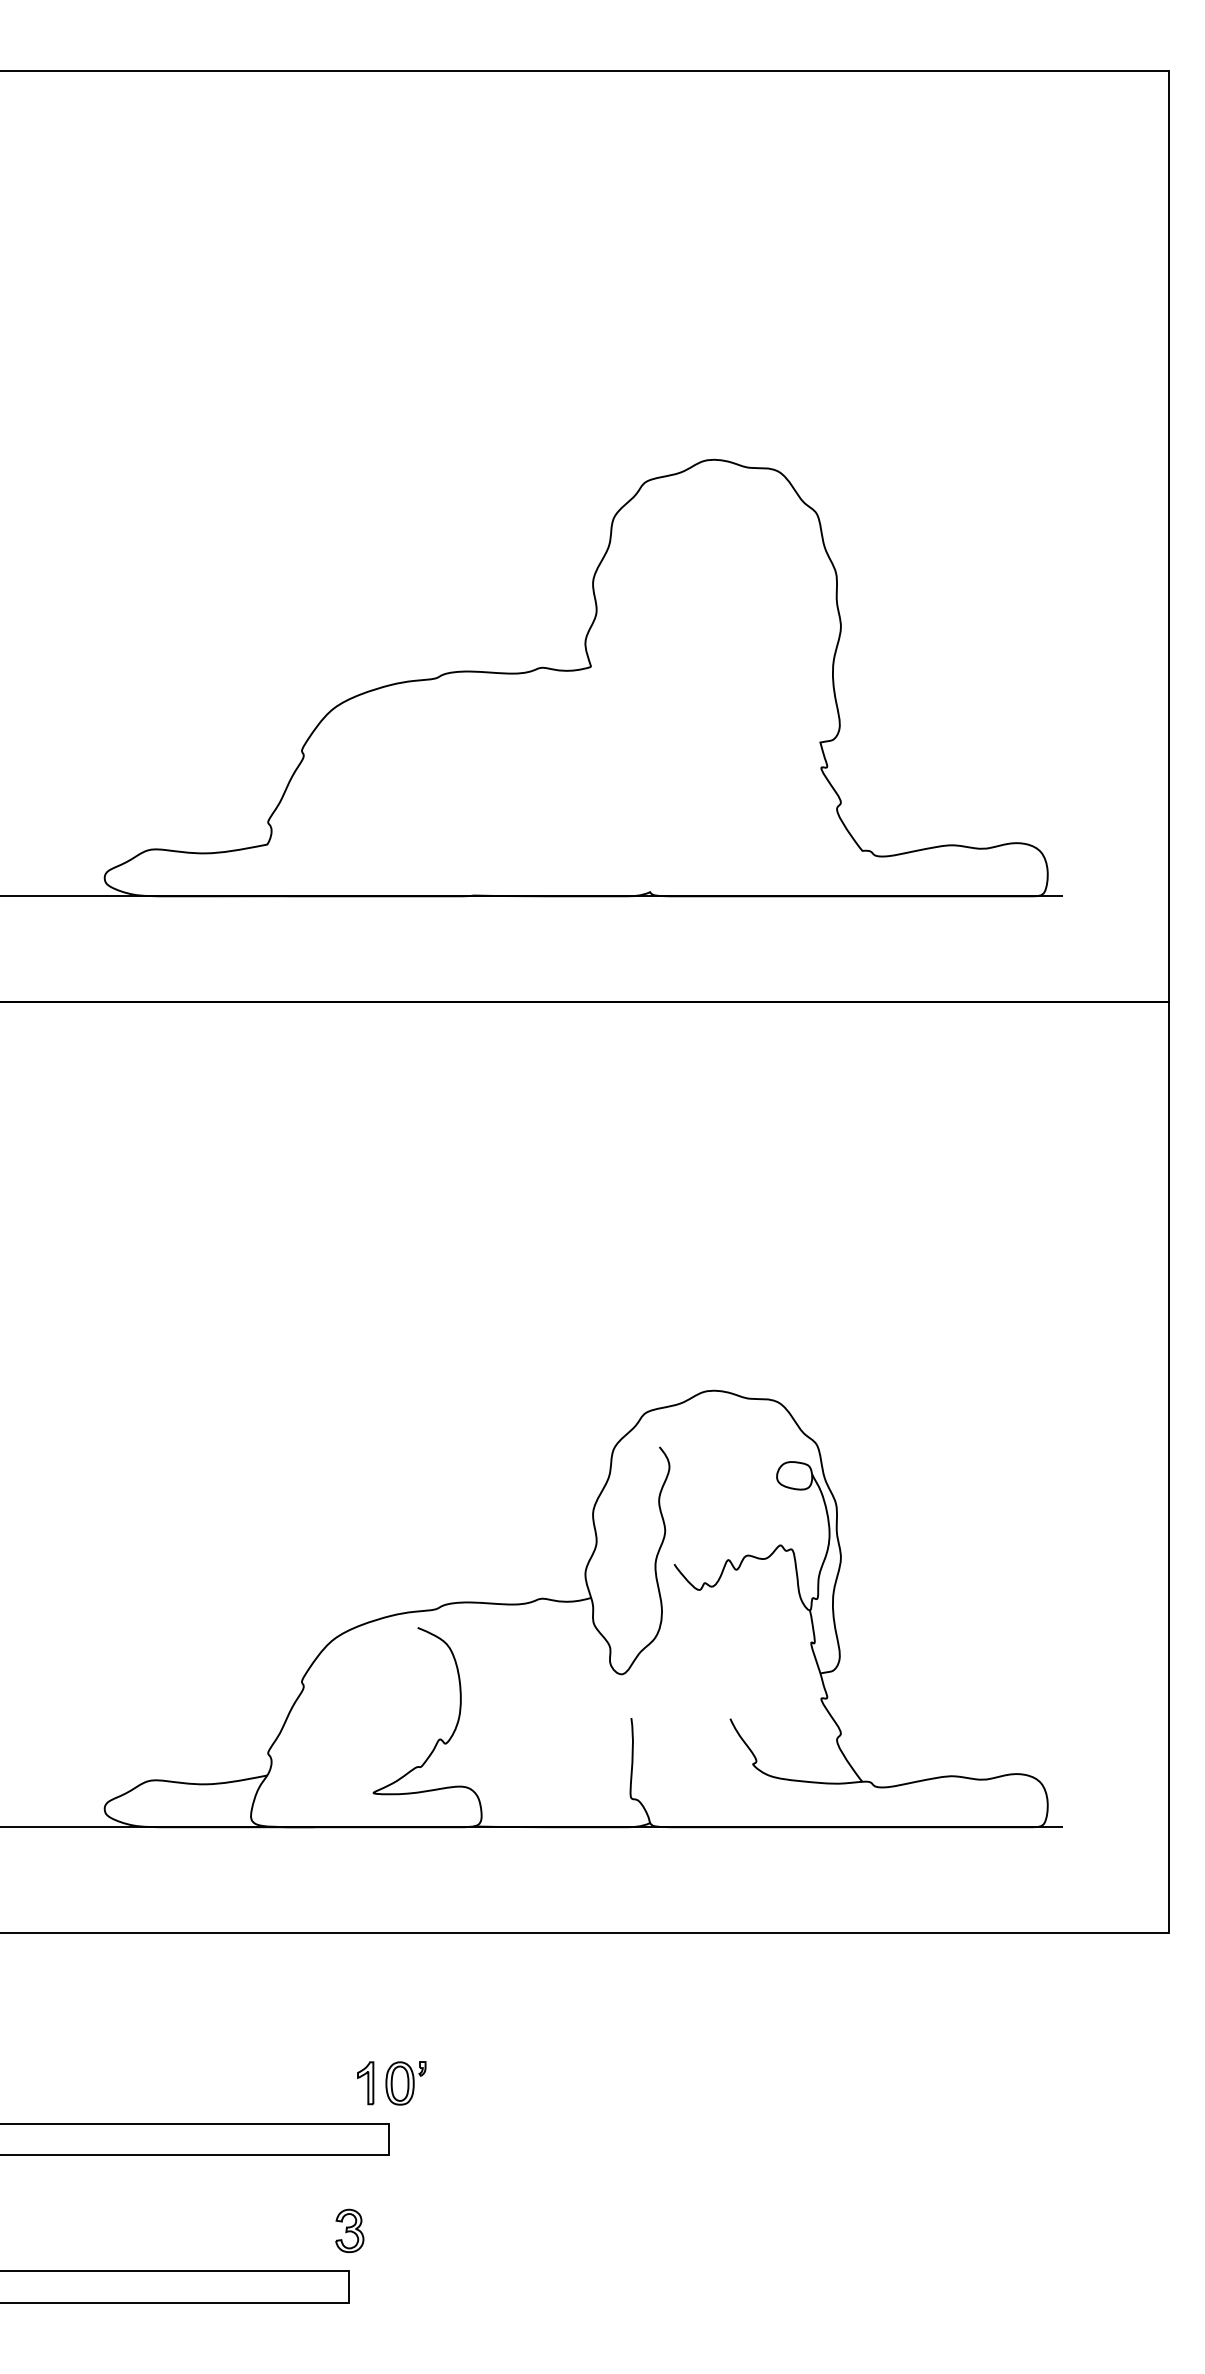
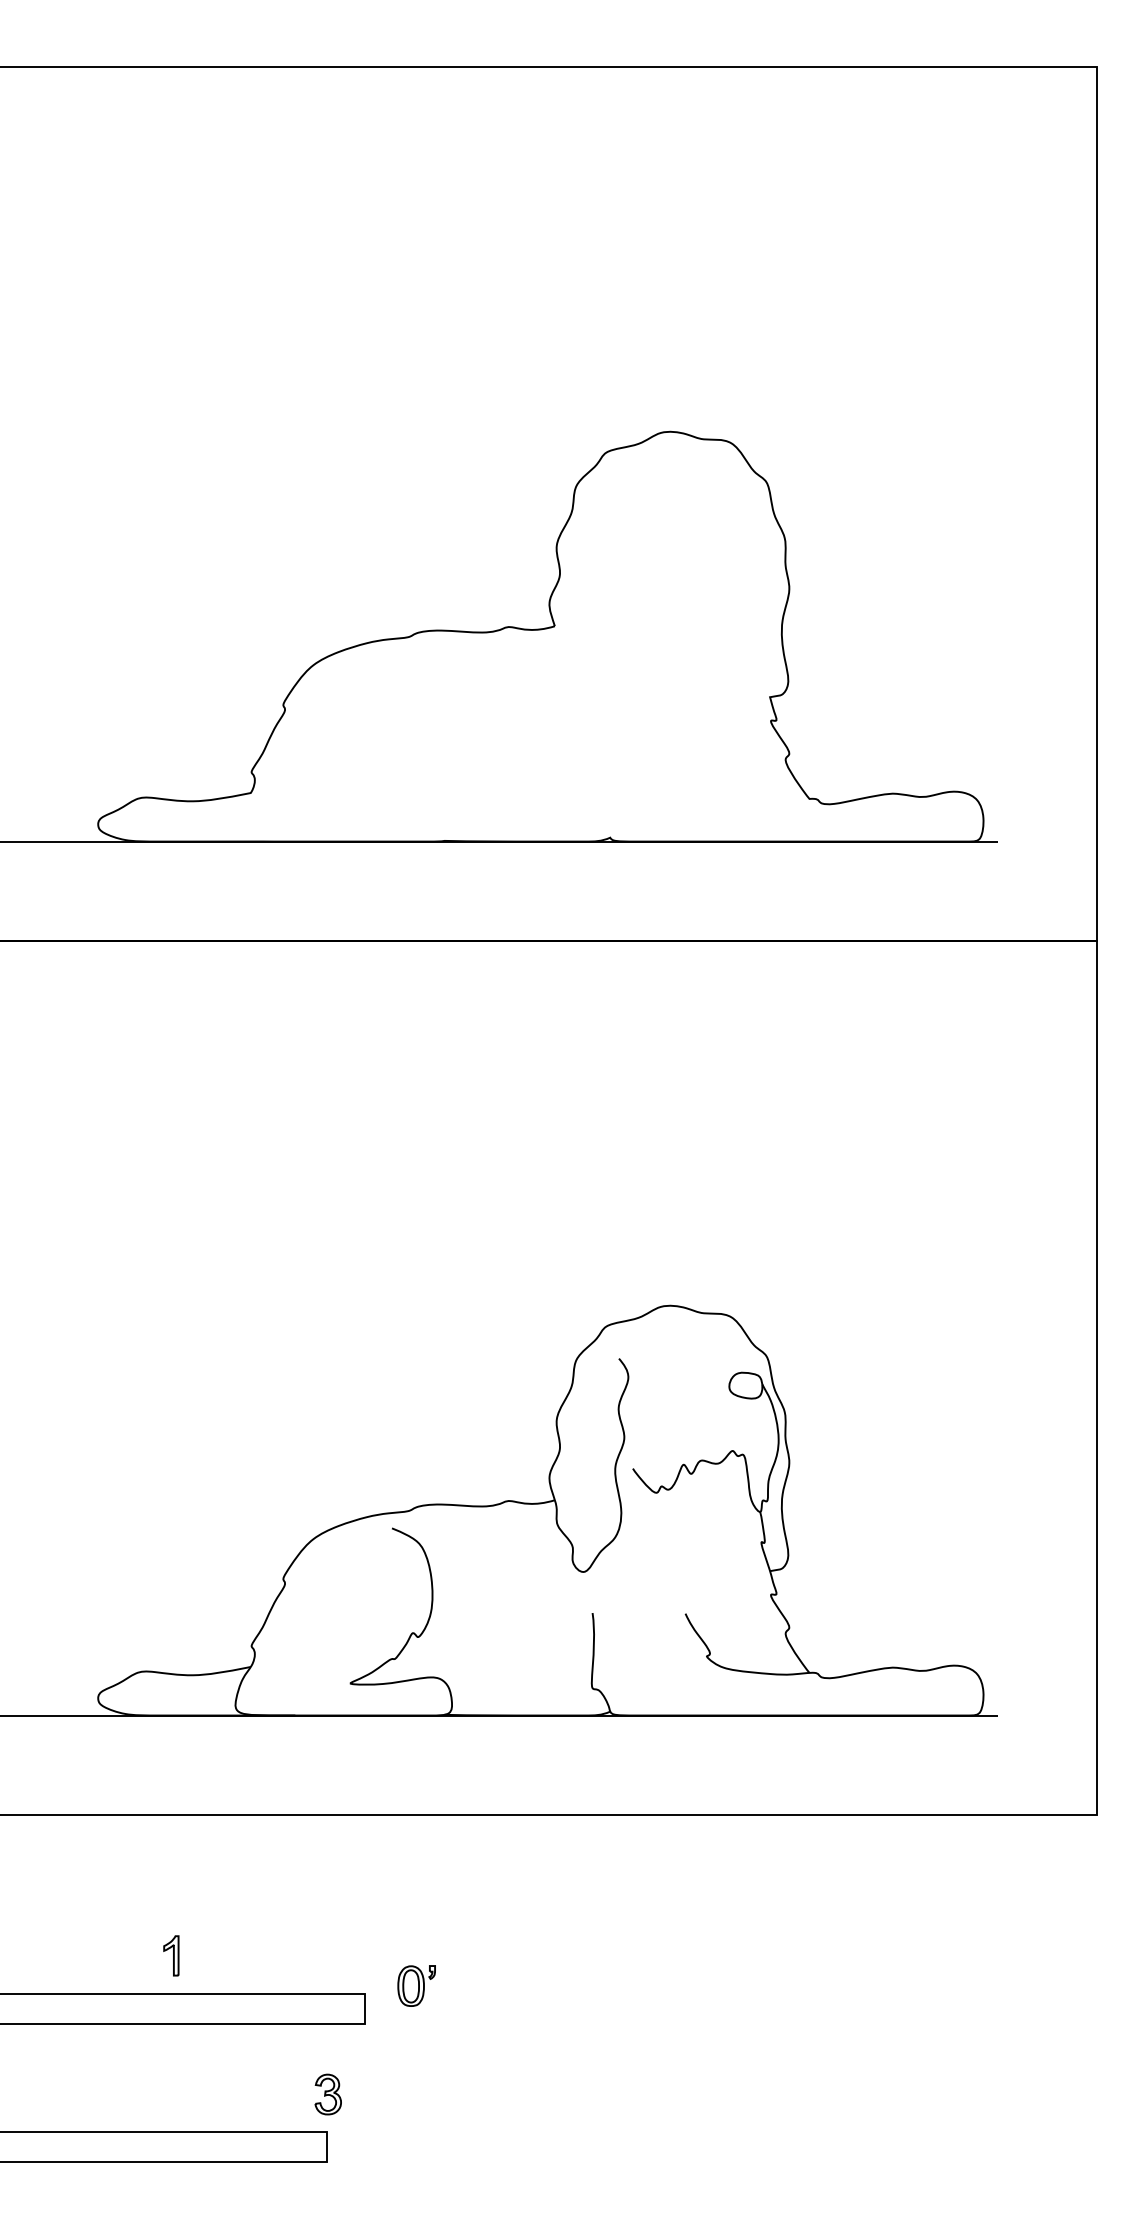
part: (365, 2083) -> (171, 1956), moved
part: (405, 2083) -> (416, 1986), moved

